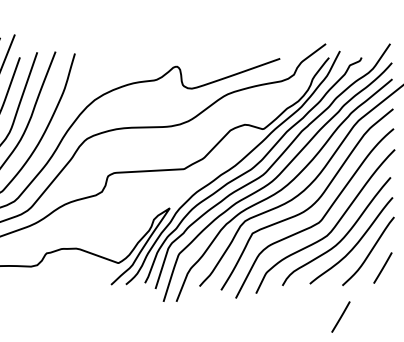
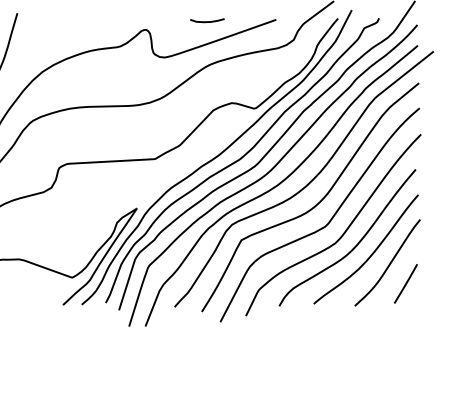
curve: (225, 59) -> (207, 20), added
line: (340, 316) -> (352, 344), removed

